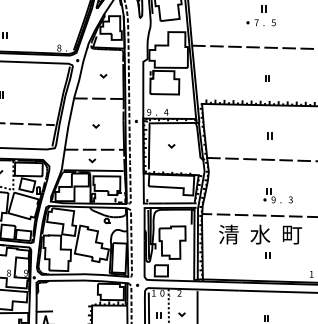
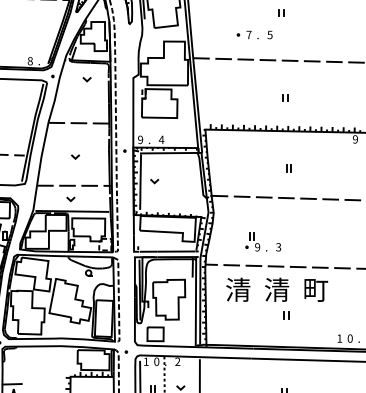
part: (260, 22) -> (253, 34), moved
line: (103, 76) -> (86, 80), moved
line: (171, 146) -> (154, 181), moved
part: (277, 195) -> (262, 241), moved
text: (260, 234) -> (277, 289), 水 -> 清

